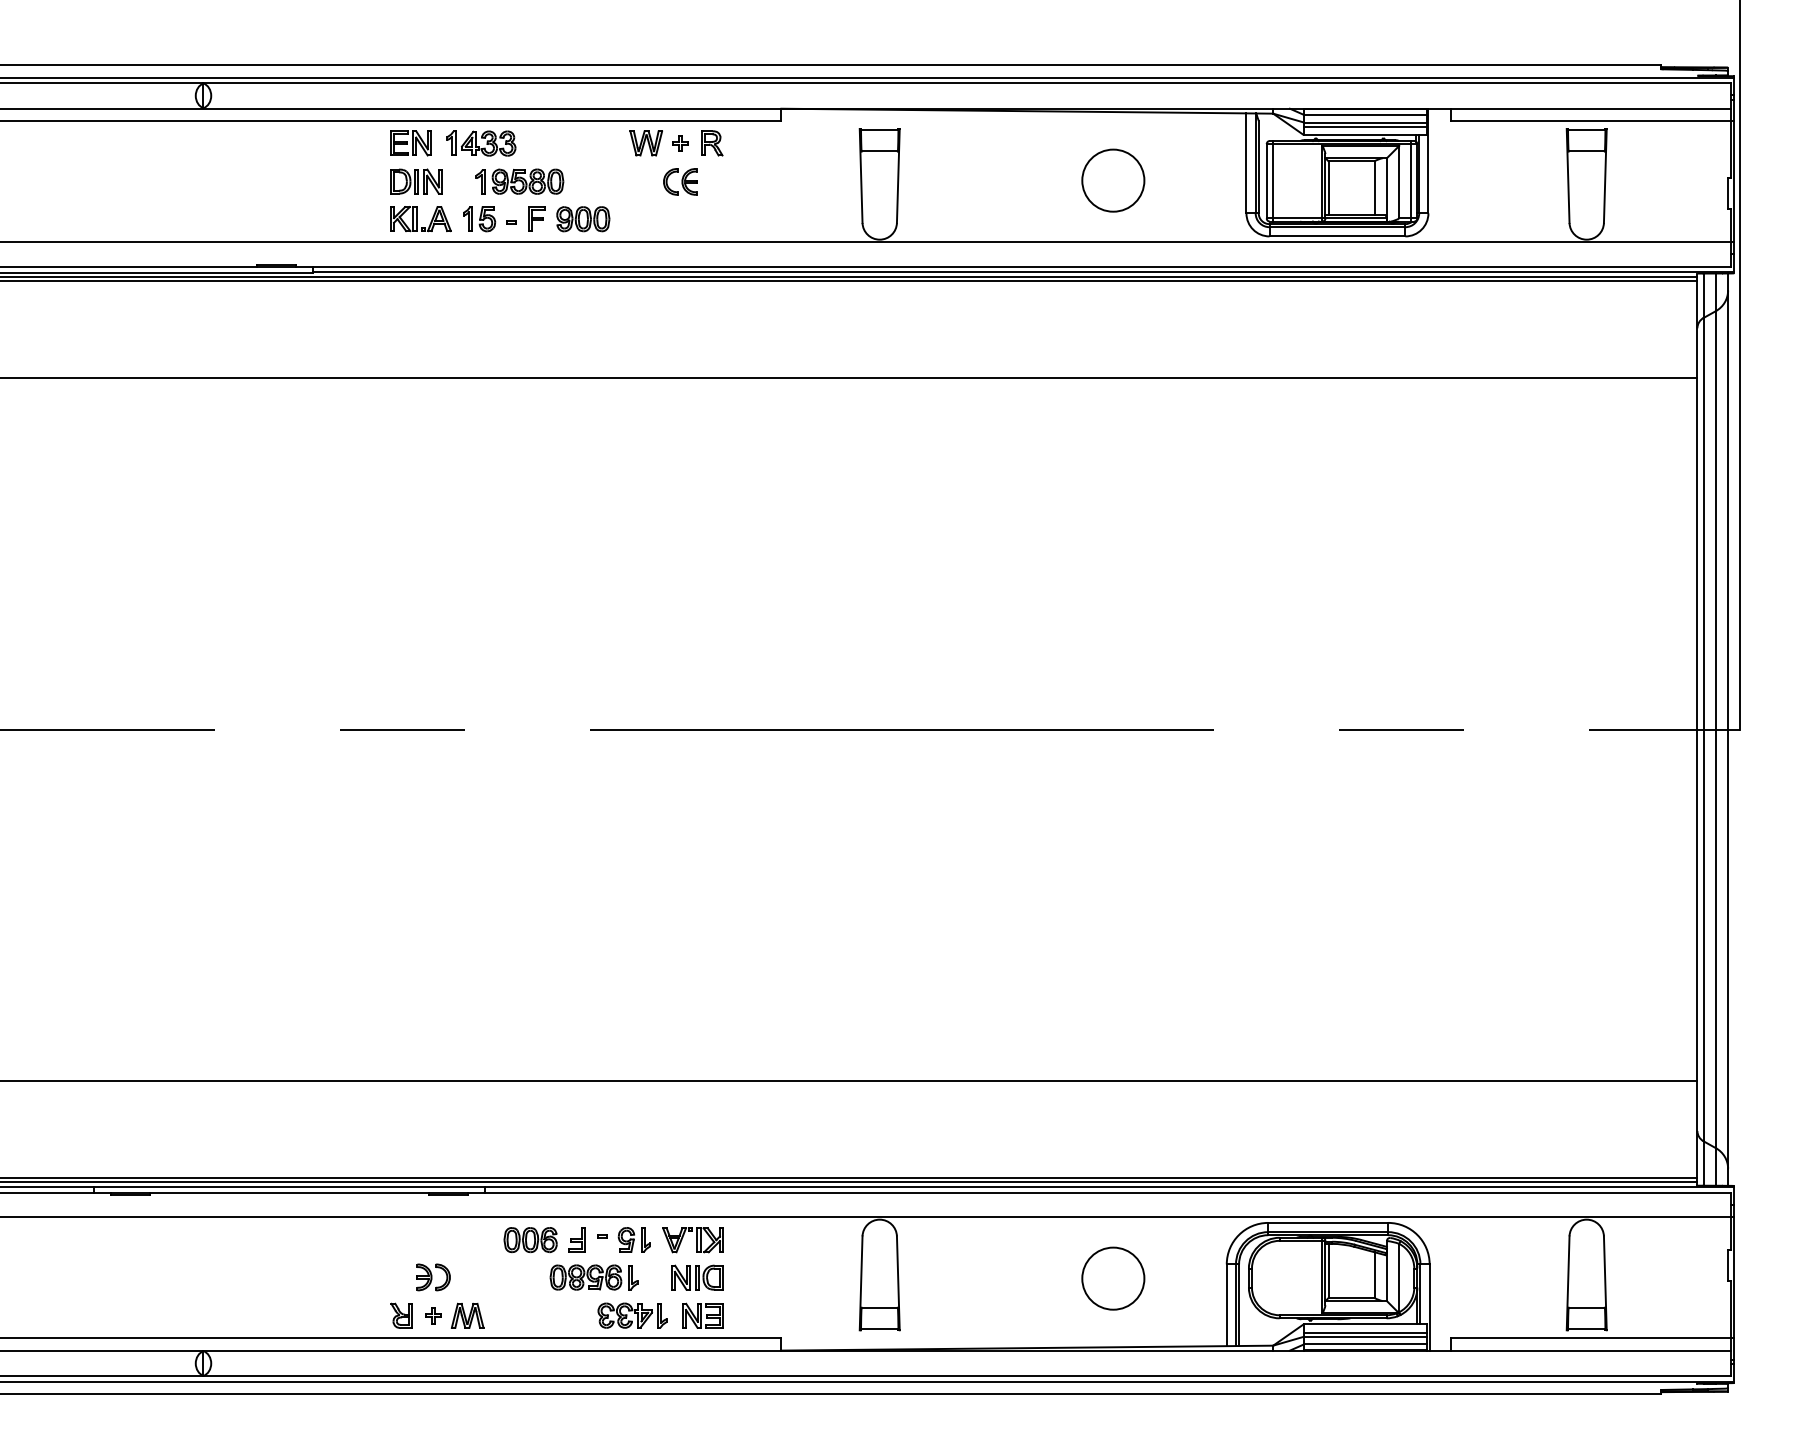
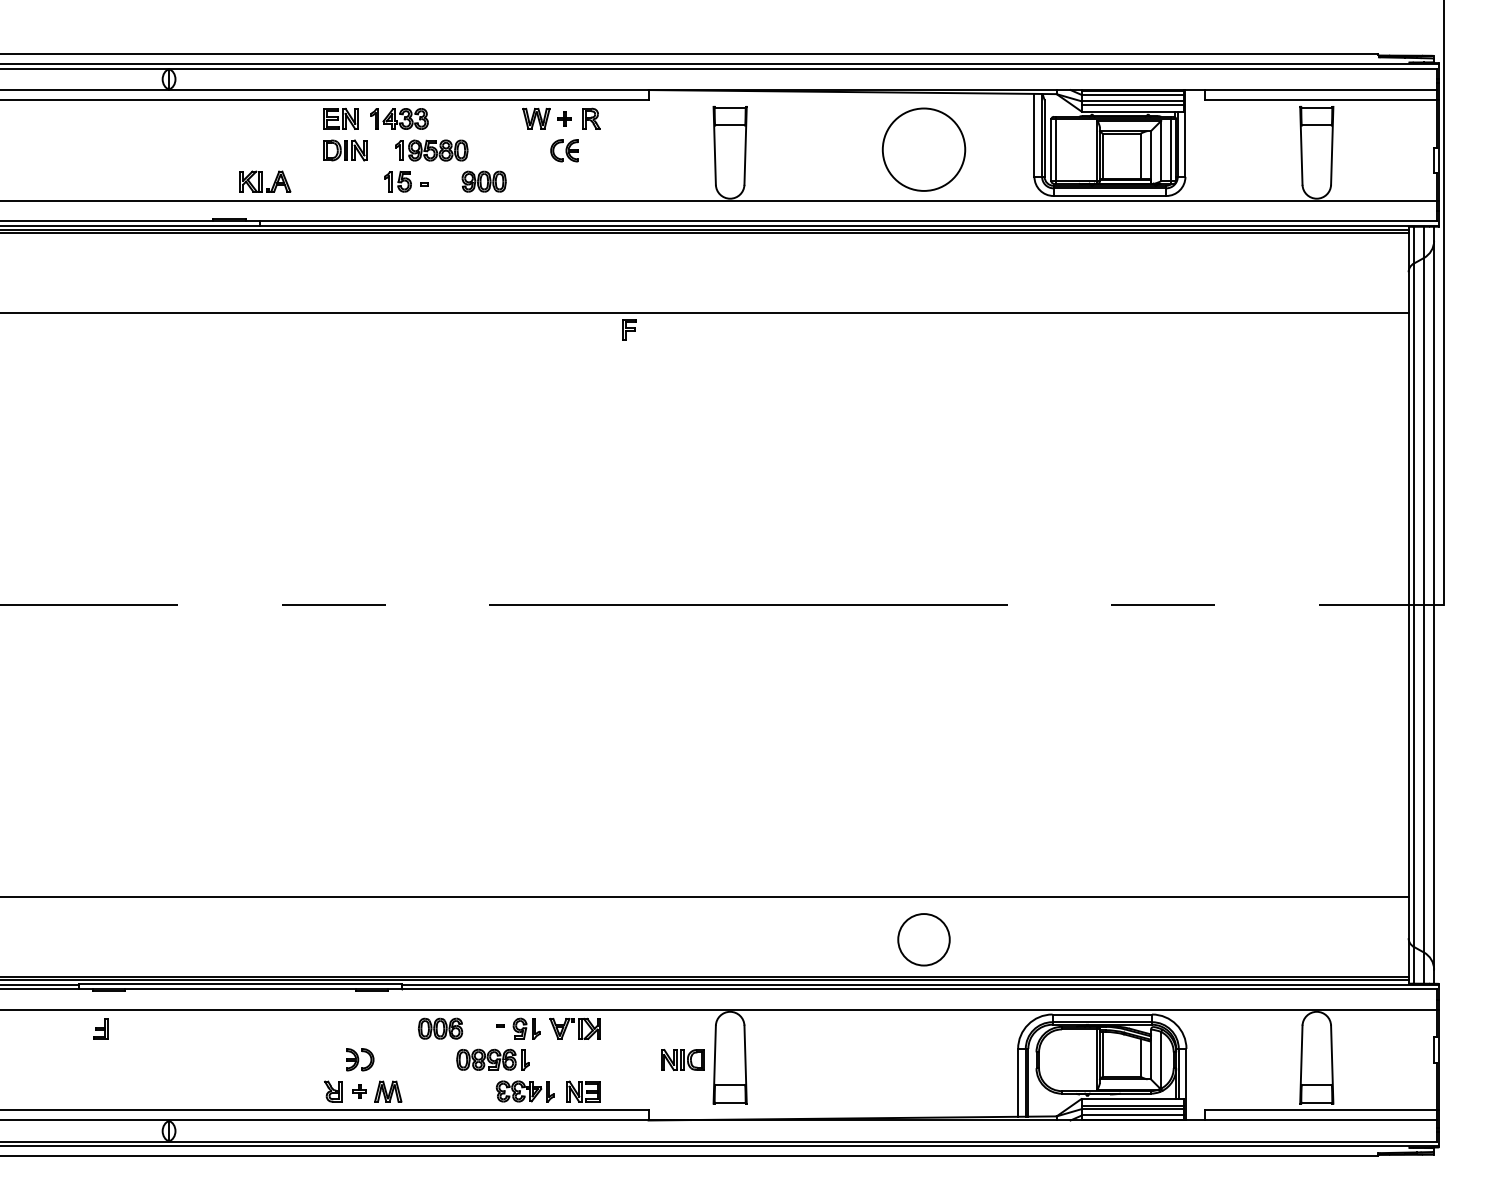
circle: (1112, 180) -> (923, 149), size x1.6
part: (420, 218) -> (265, 181), moved
part: (536, 218) -> (629, 329), moved
part: (576, 1239) -> (100, 1028), moved
part: (696, 1277) -> (682, 1059), moved
circle: (1112, 1278) -> (923, 939), moved

